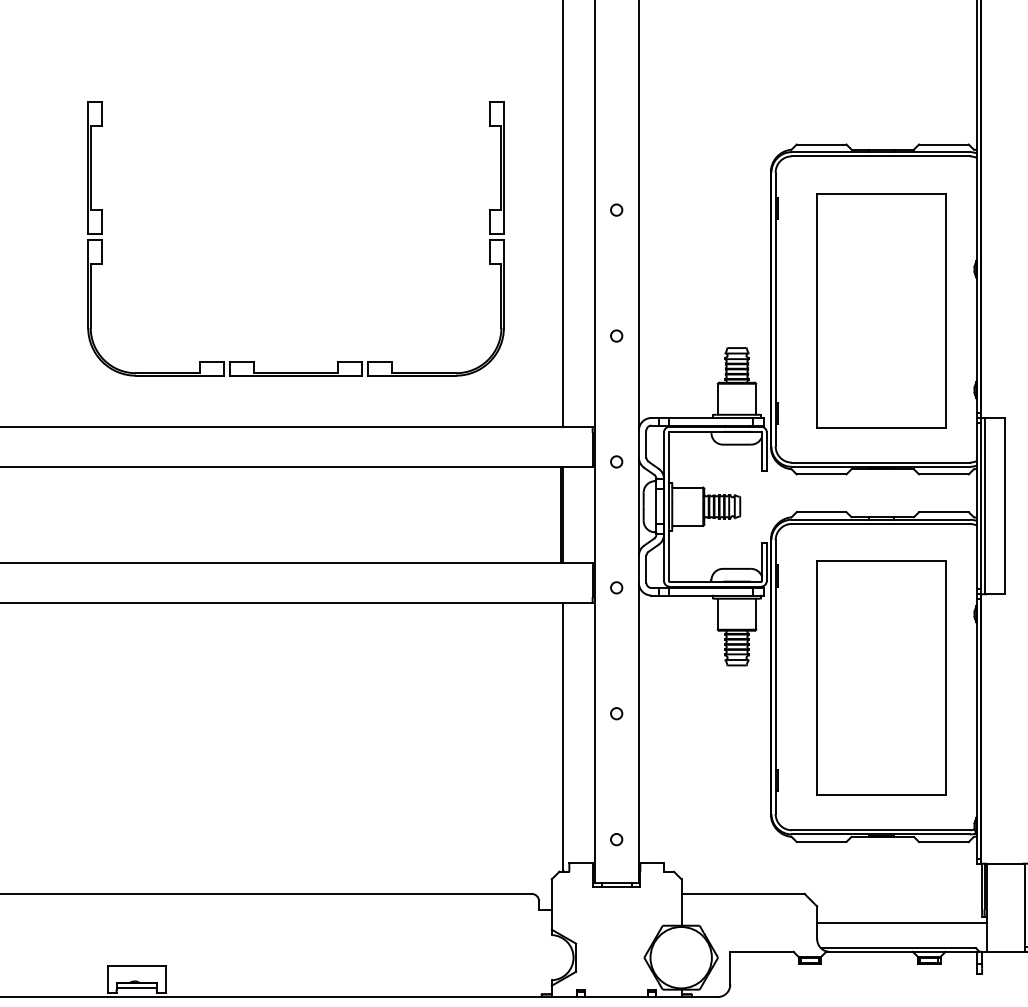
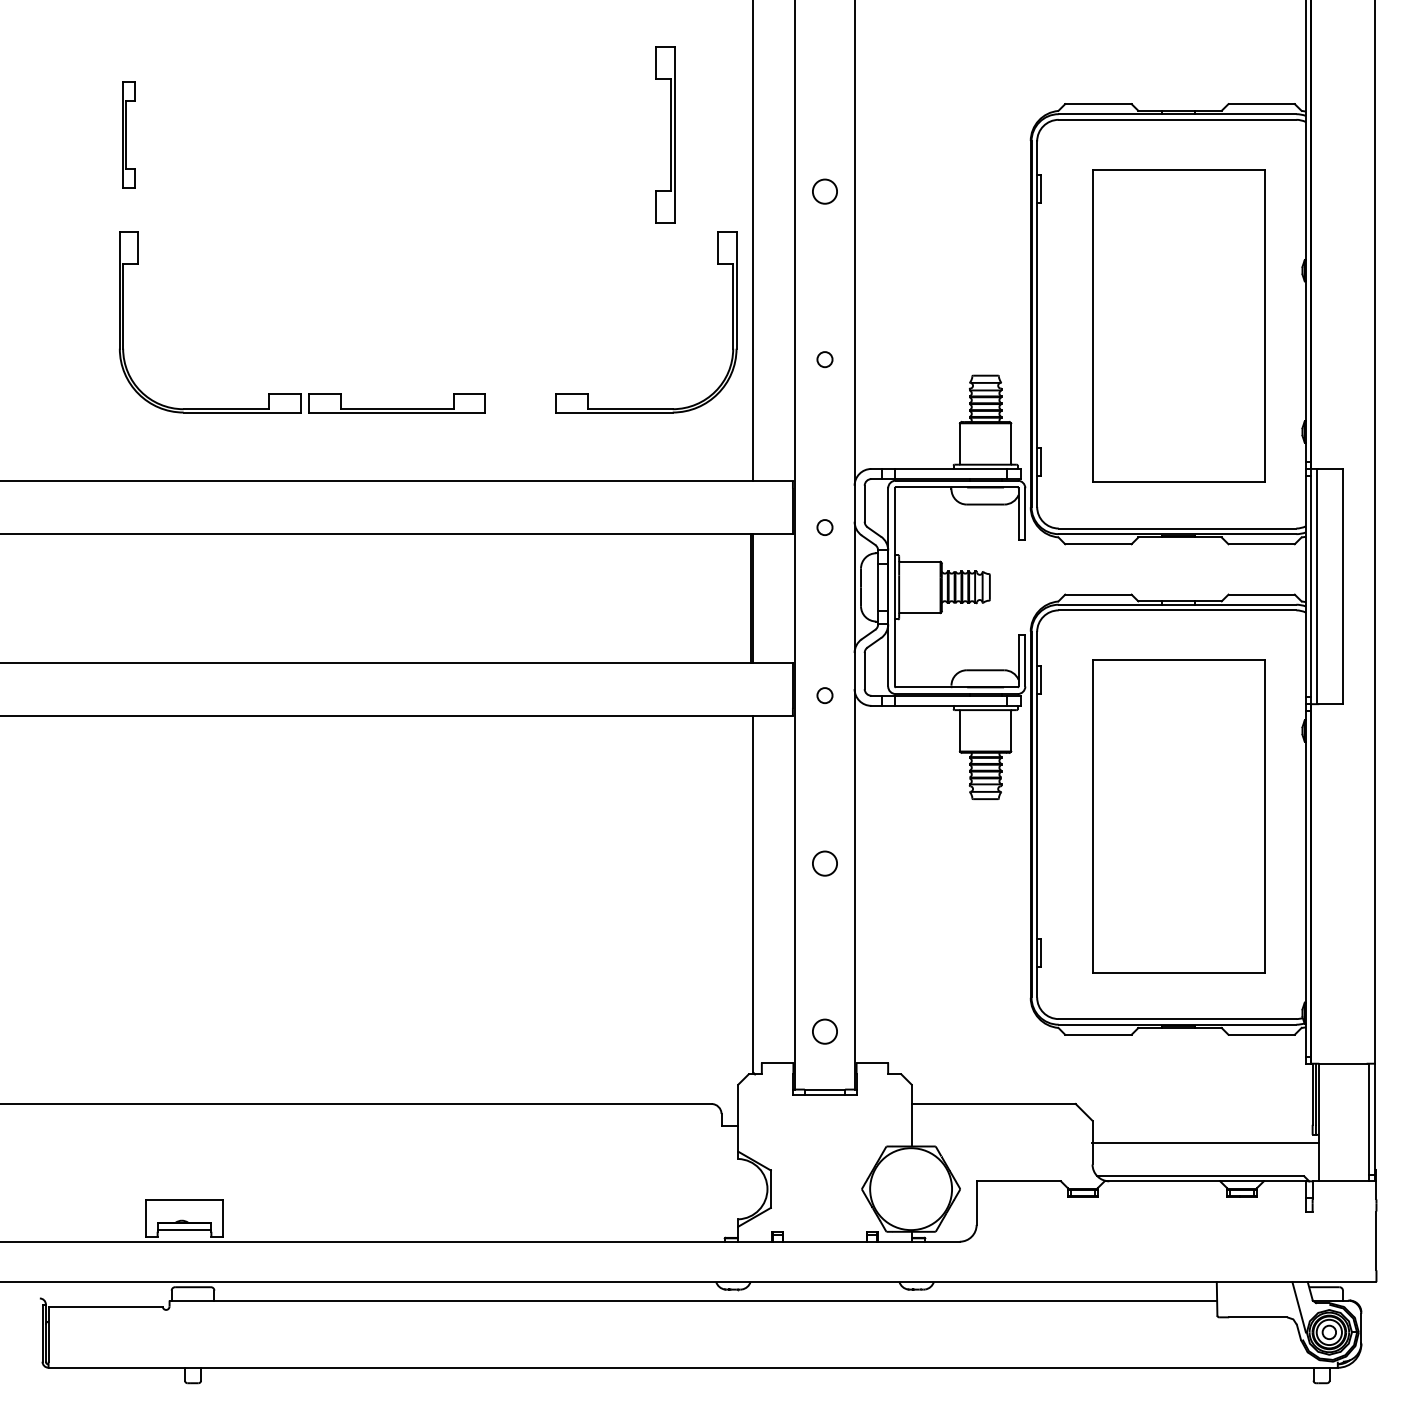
part: (94, 167) -> (128, 134), size x0.6
circle: (616, 210) -> (824, 191), size x1.6
part: (500, 308) -> (732, 322), moved
circle: (616, 713) -> (824, 863), size x1.6
circle: (616, 839) -> (824, 1031), size x1.6

